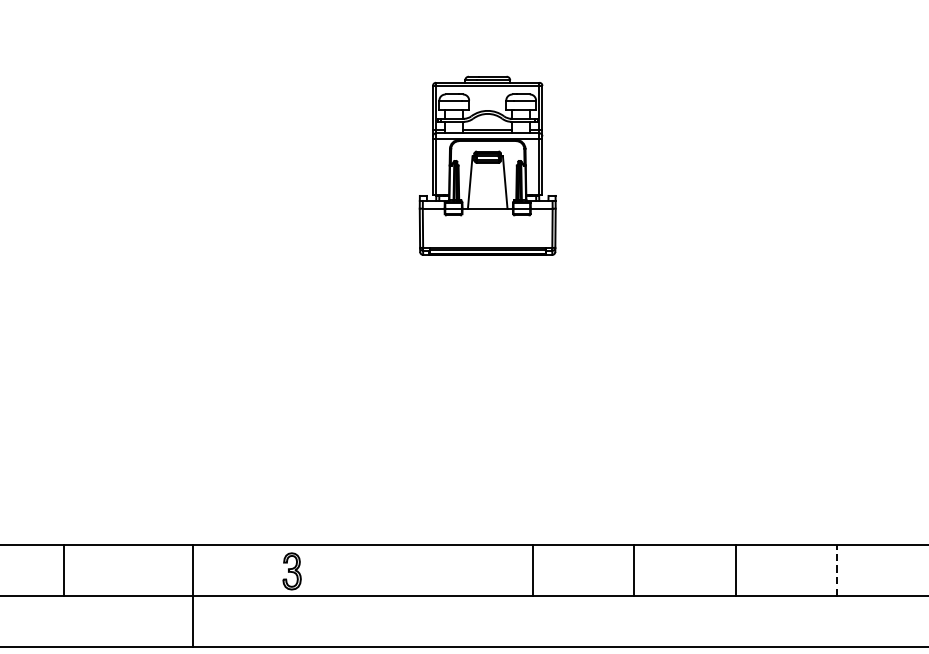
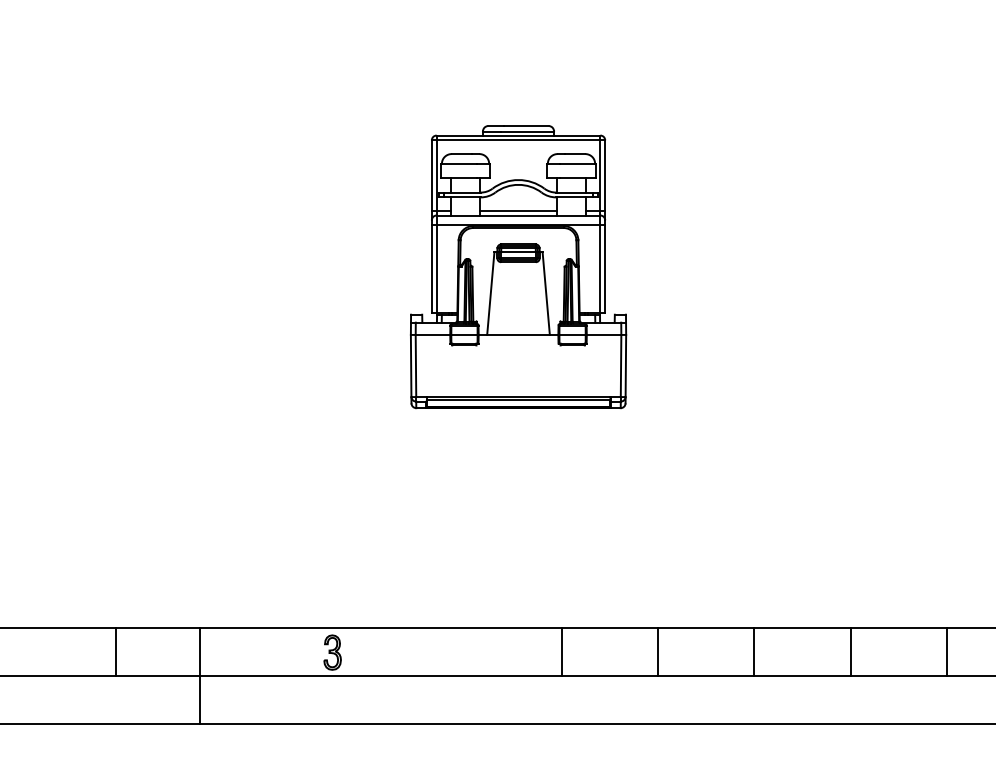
part: (487, 166) -> (518, 267), size x1.67
line: (837, 570) -> (850, 651), dashed -> solid
line: (193, 595) -> (200, 675), moved

